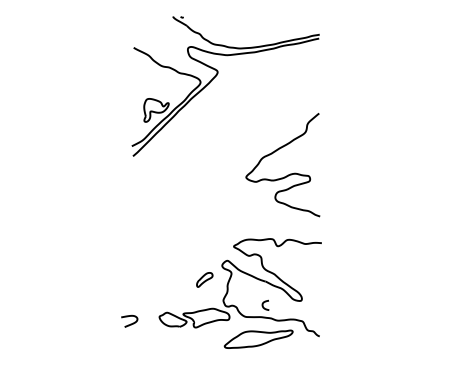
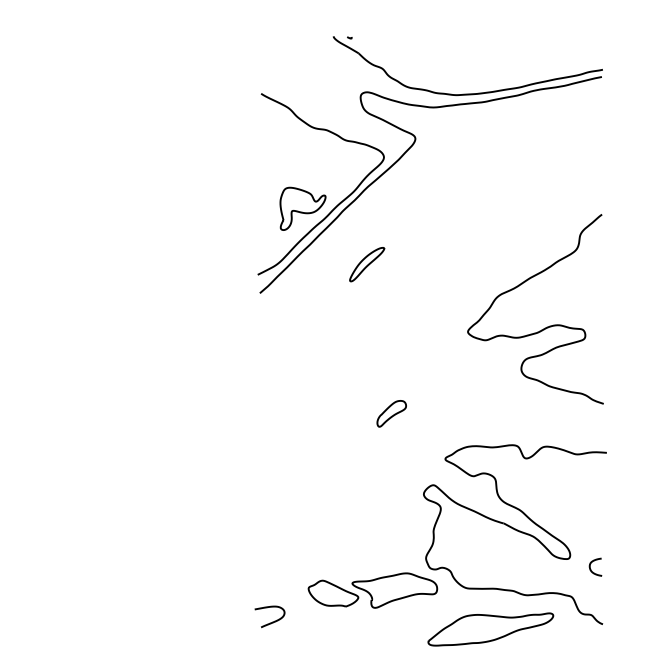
part: (191, 140) -> (367, 264), added
part: (204, 279) -> (391, 413), moved
curve: (264, 303) -> (593, 563), moved
curve: (130, 323) -> (271, 620), moved

